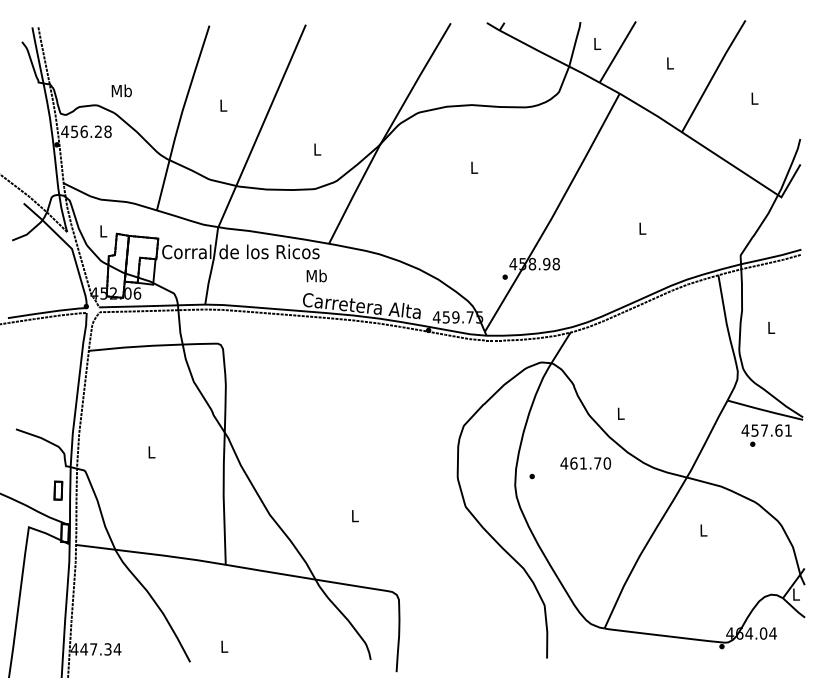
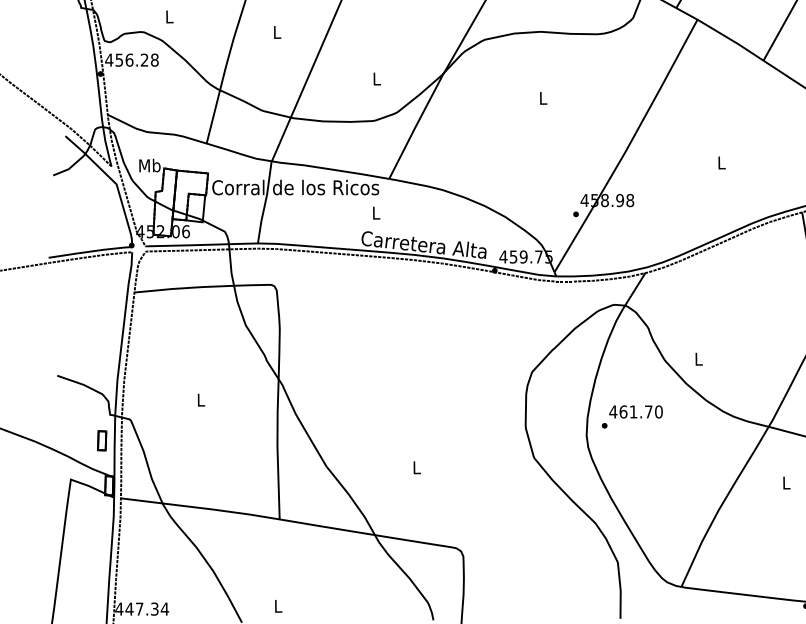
text: (121, 90) -> (169, 16), Mb -> L
text: (103, 230) -> (150, 164), L -> Mb
text: (316, 275) -> (375, 212), Mb -> L
text: (585, 463) -> (635, 411), moved

